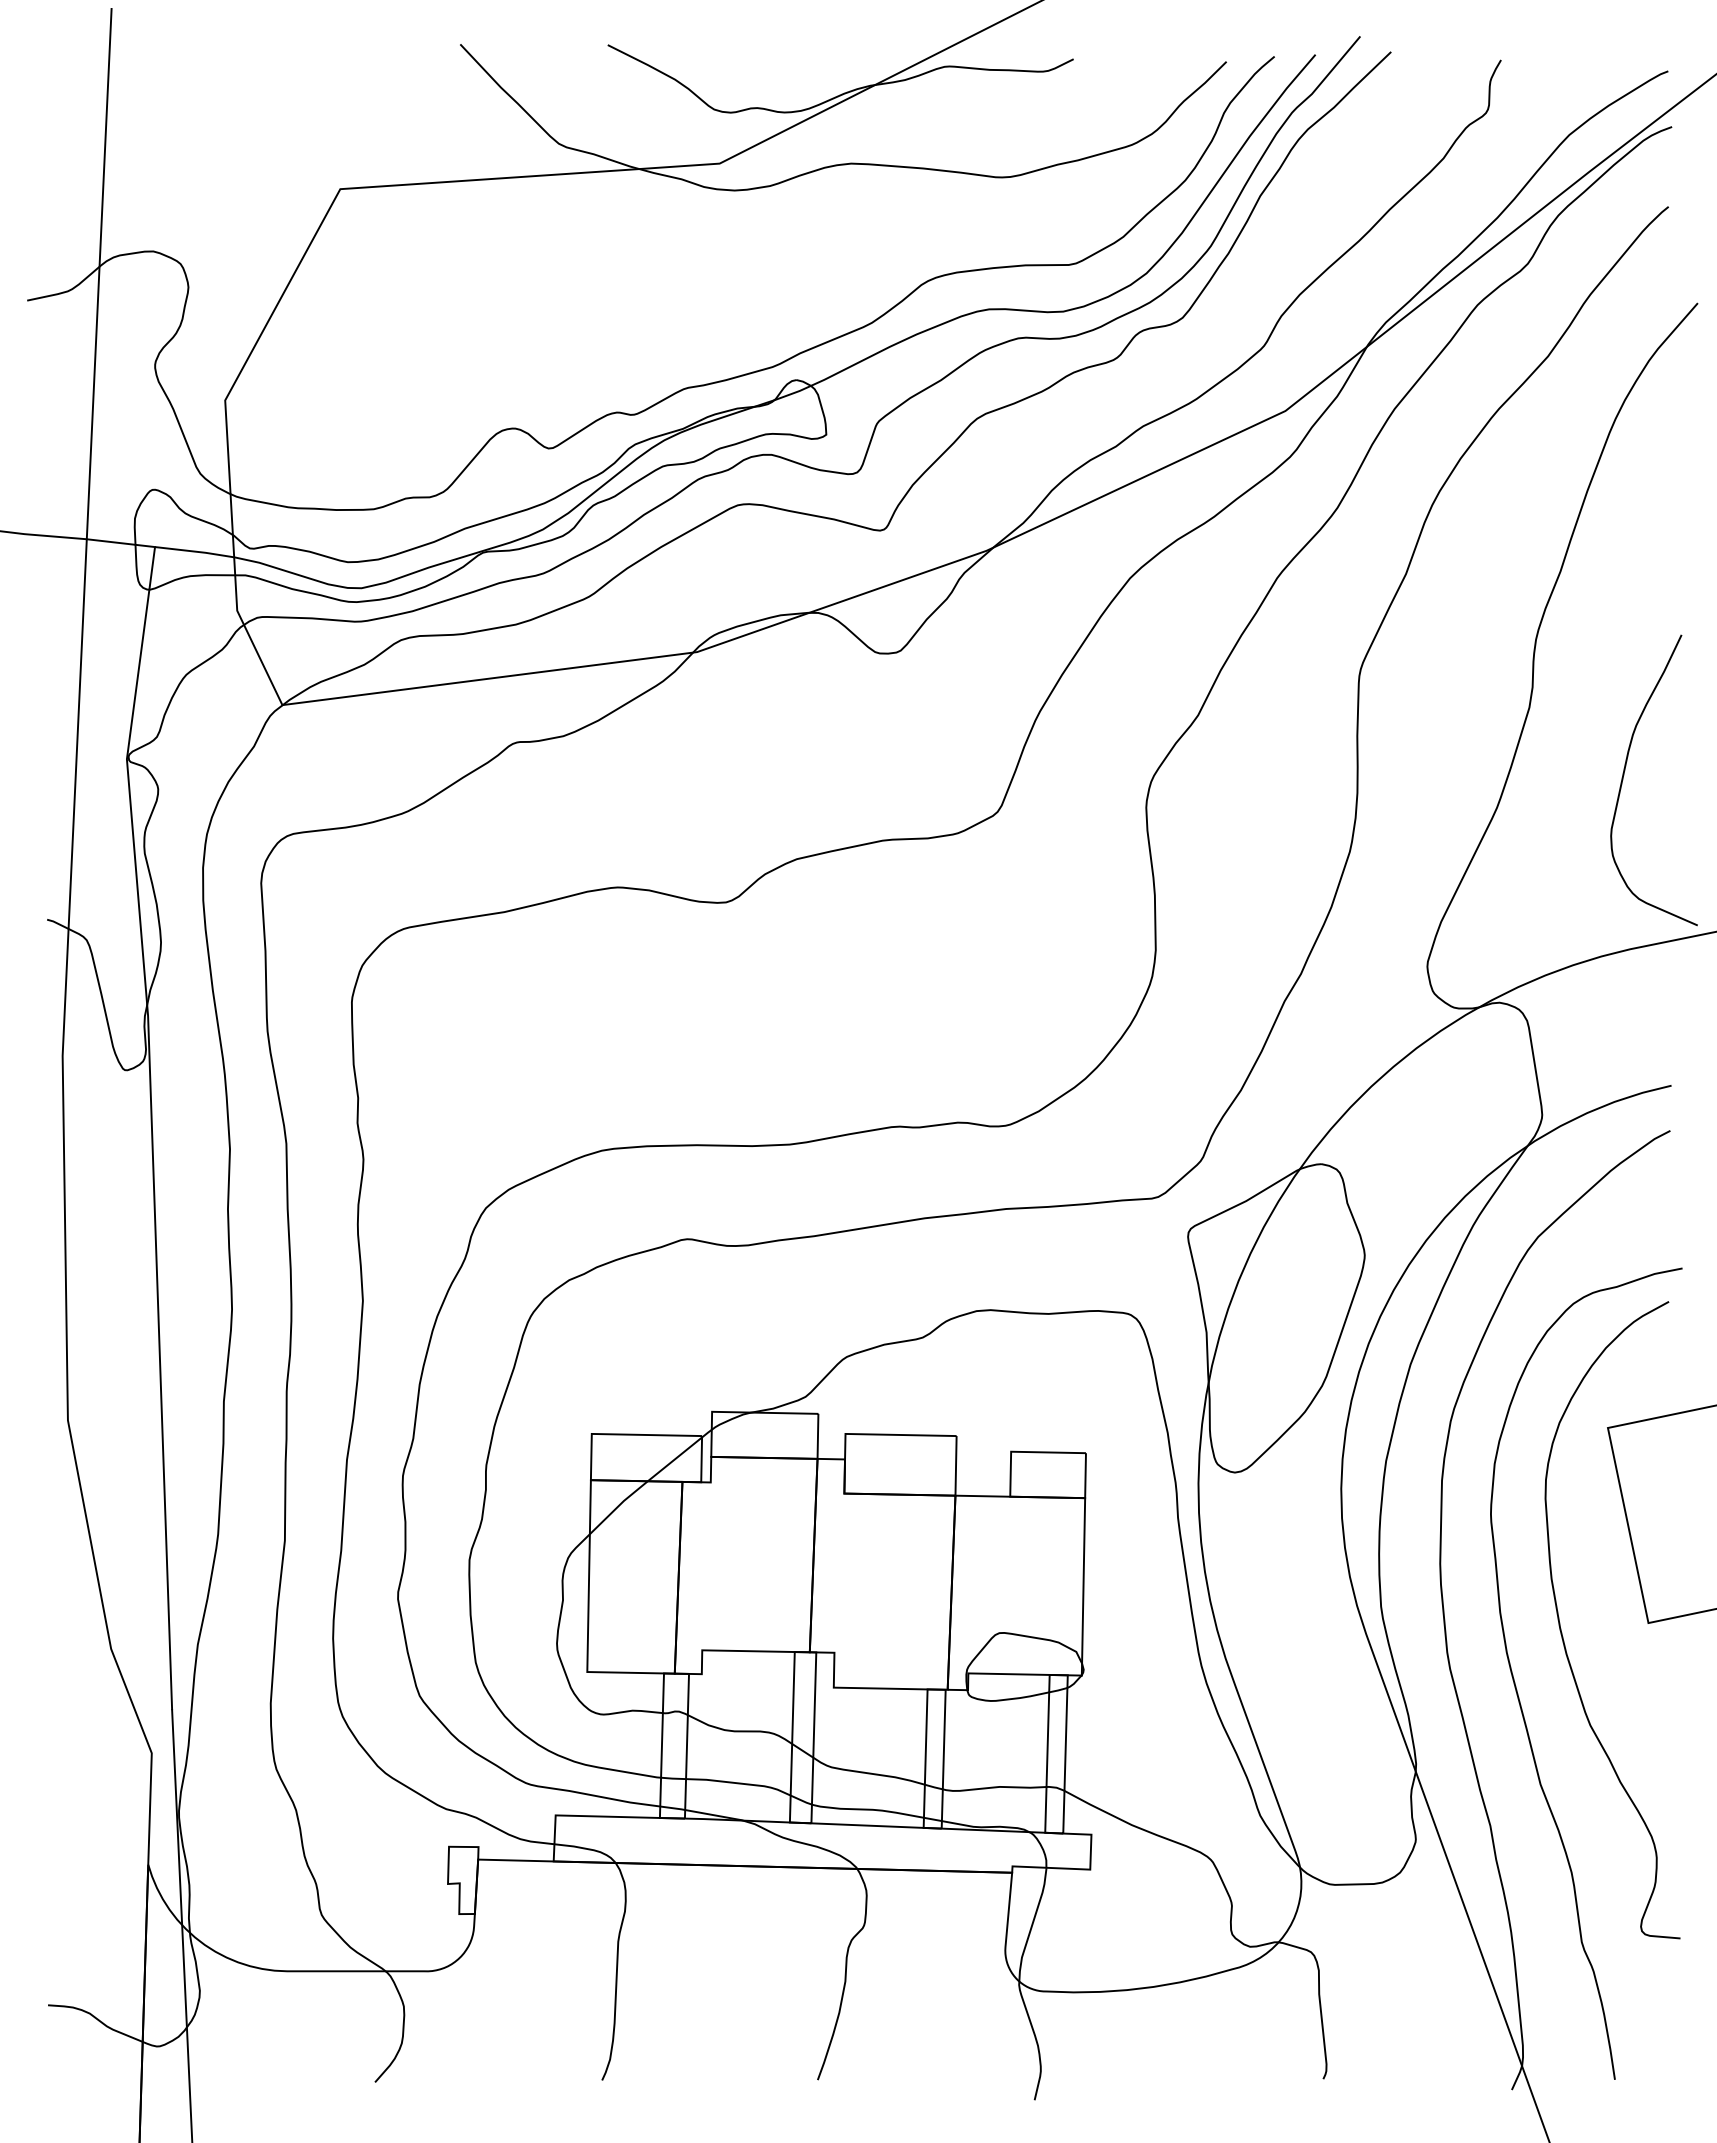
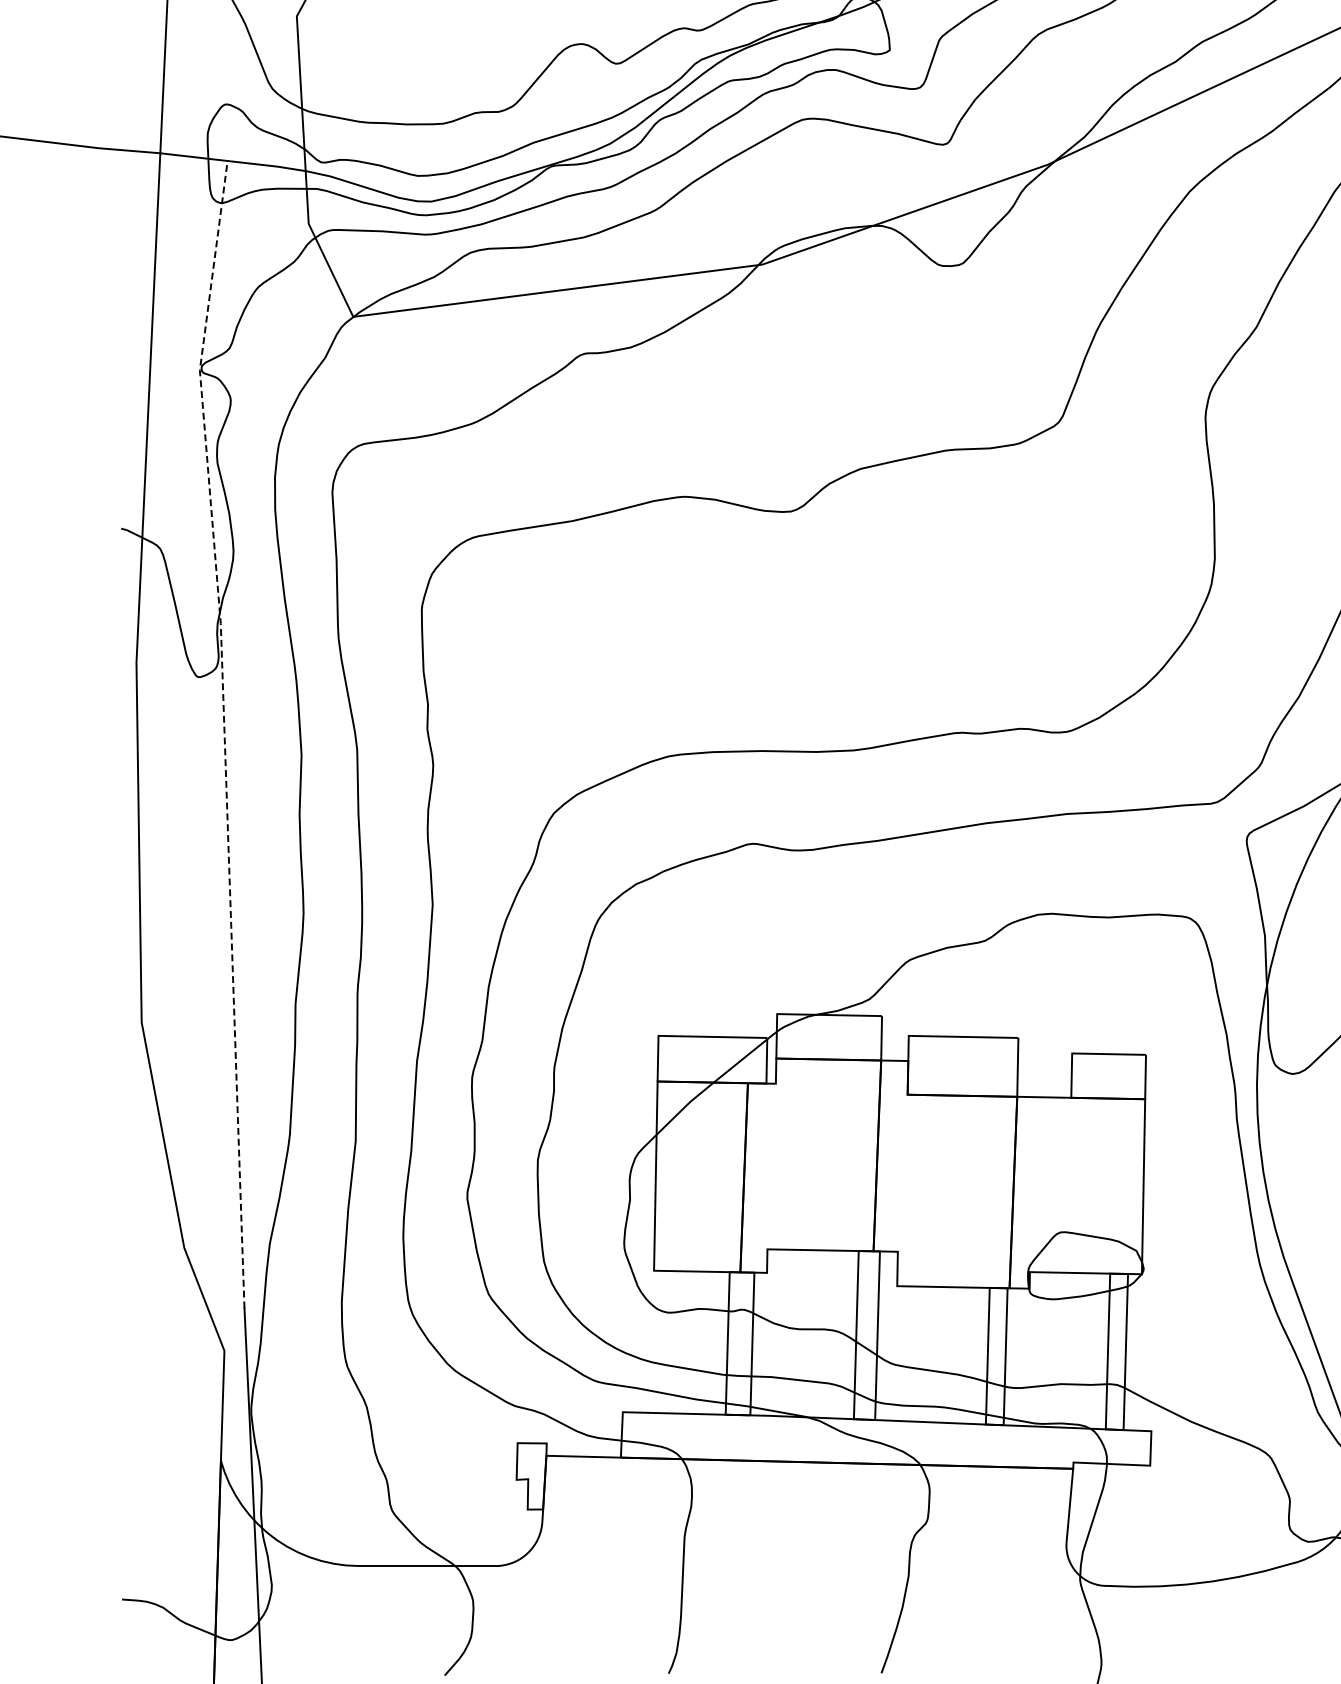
line: (151, 1125) -> (224, 731), solid -> dashed

